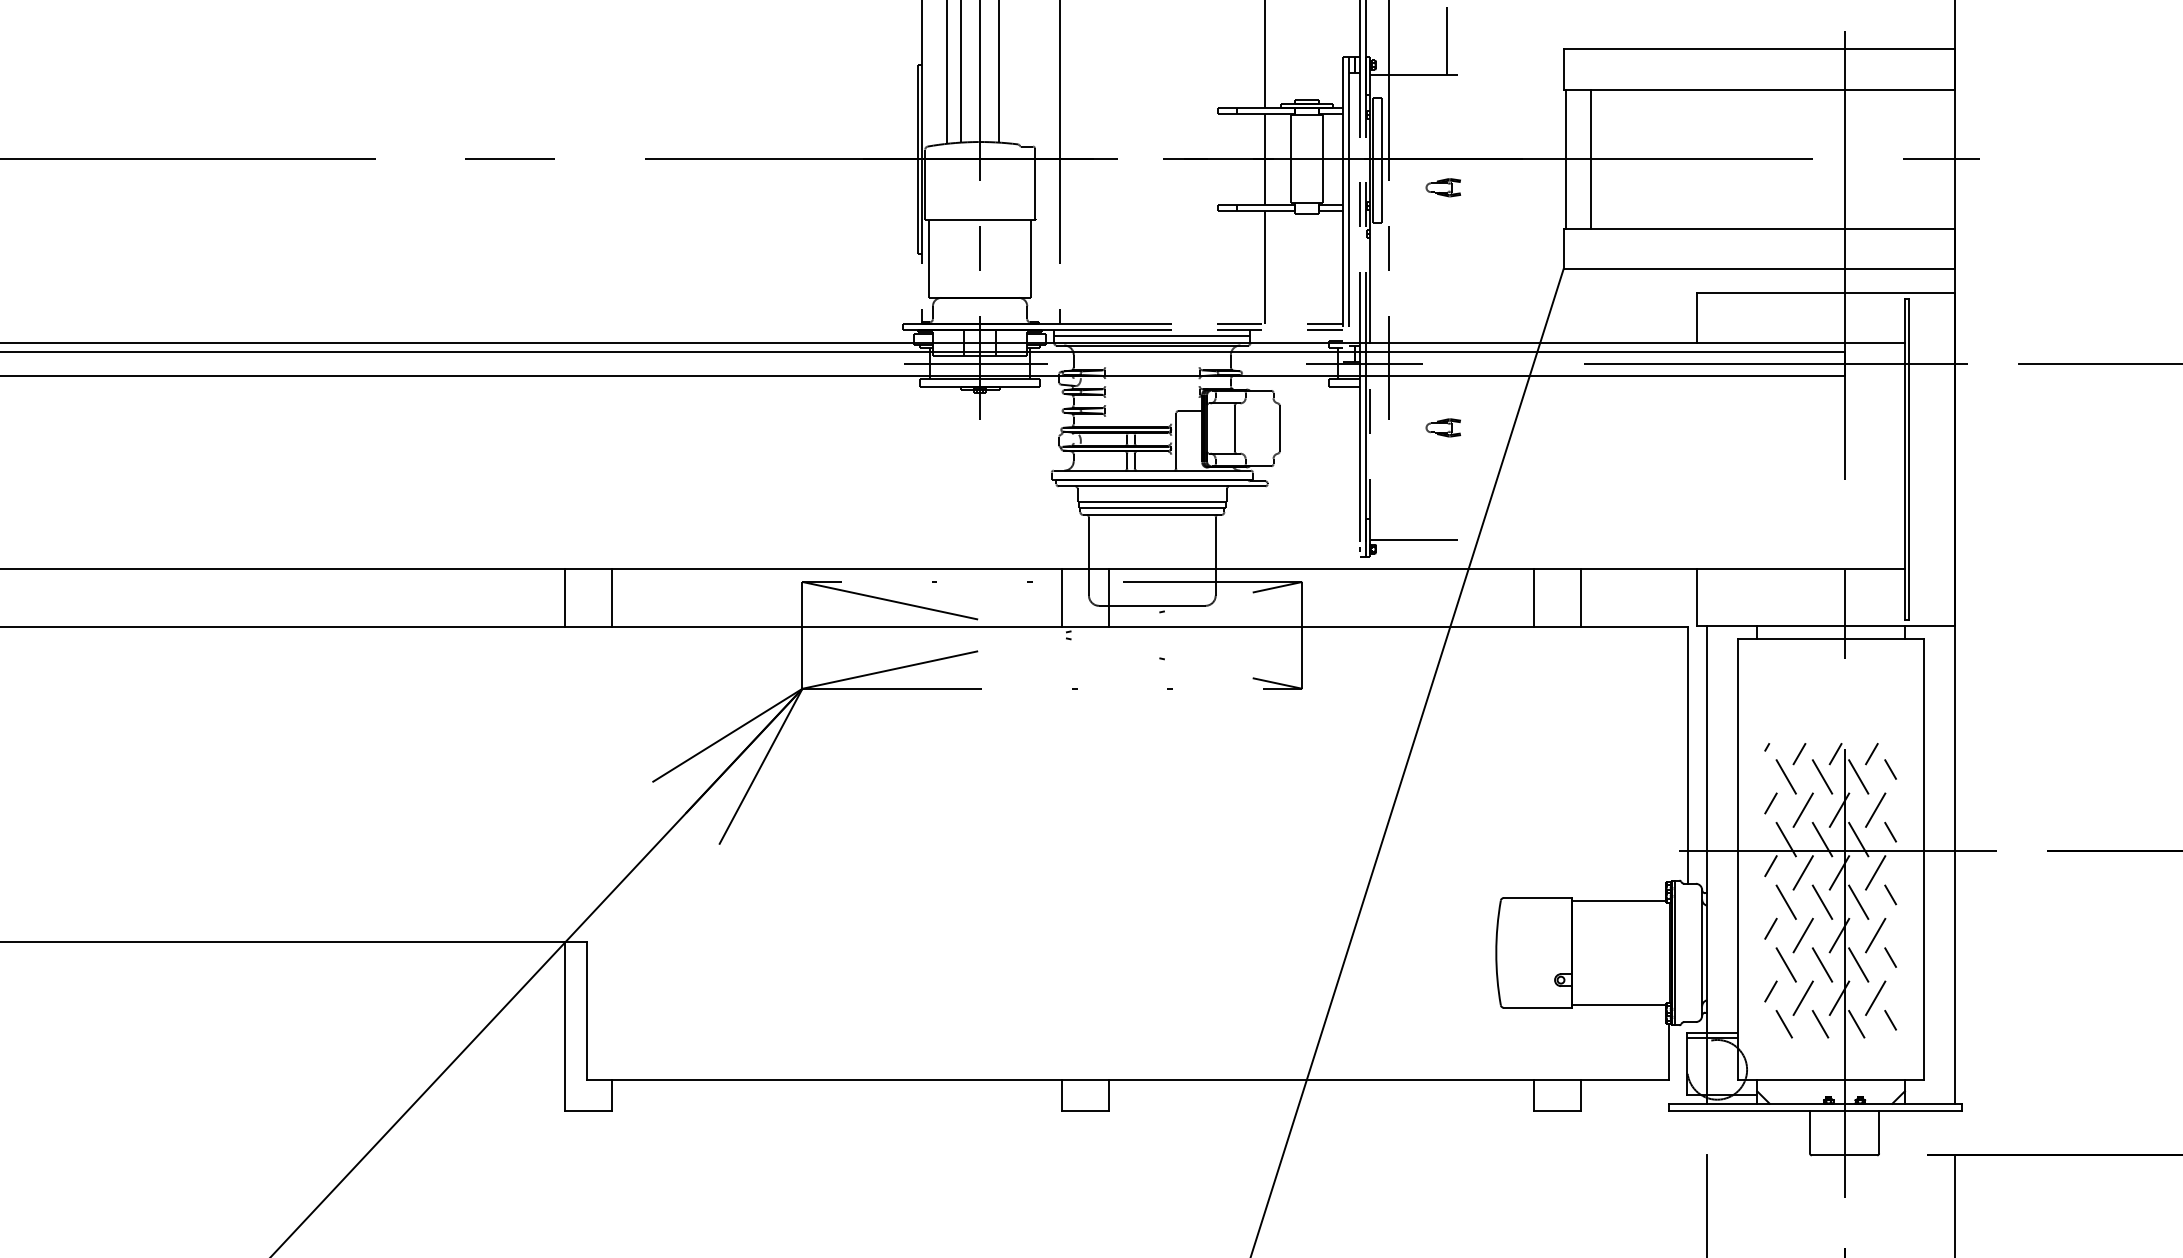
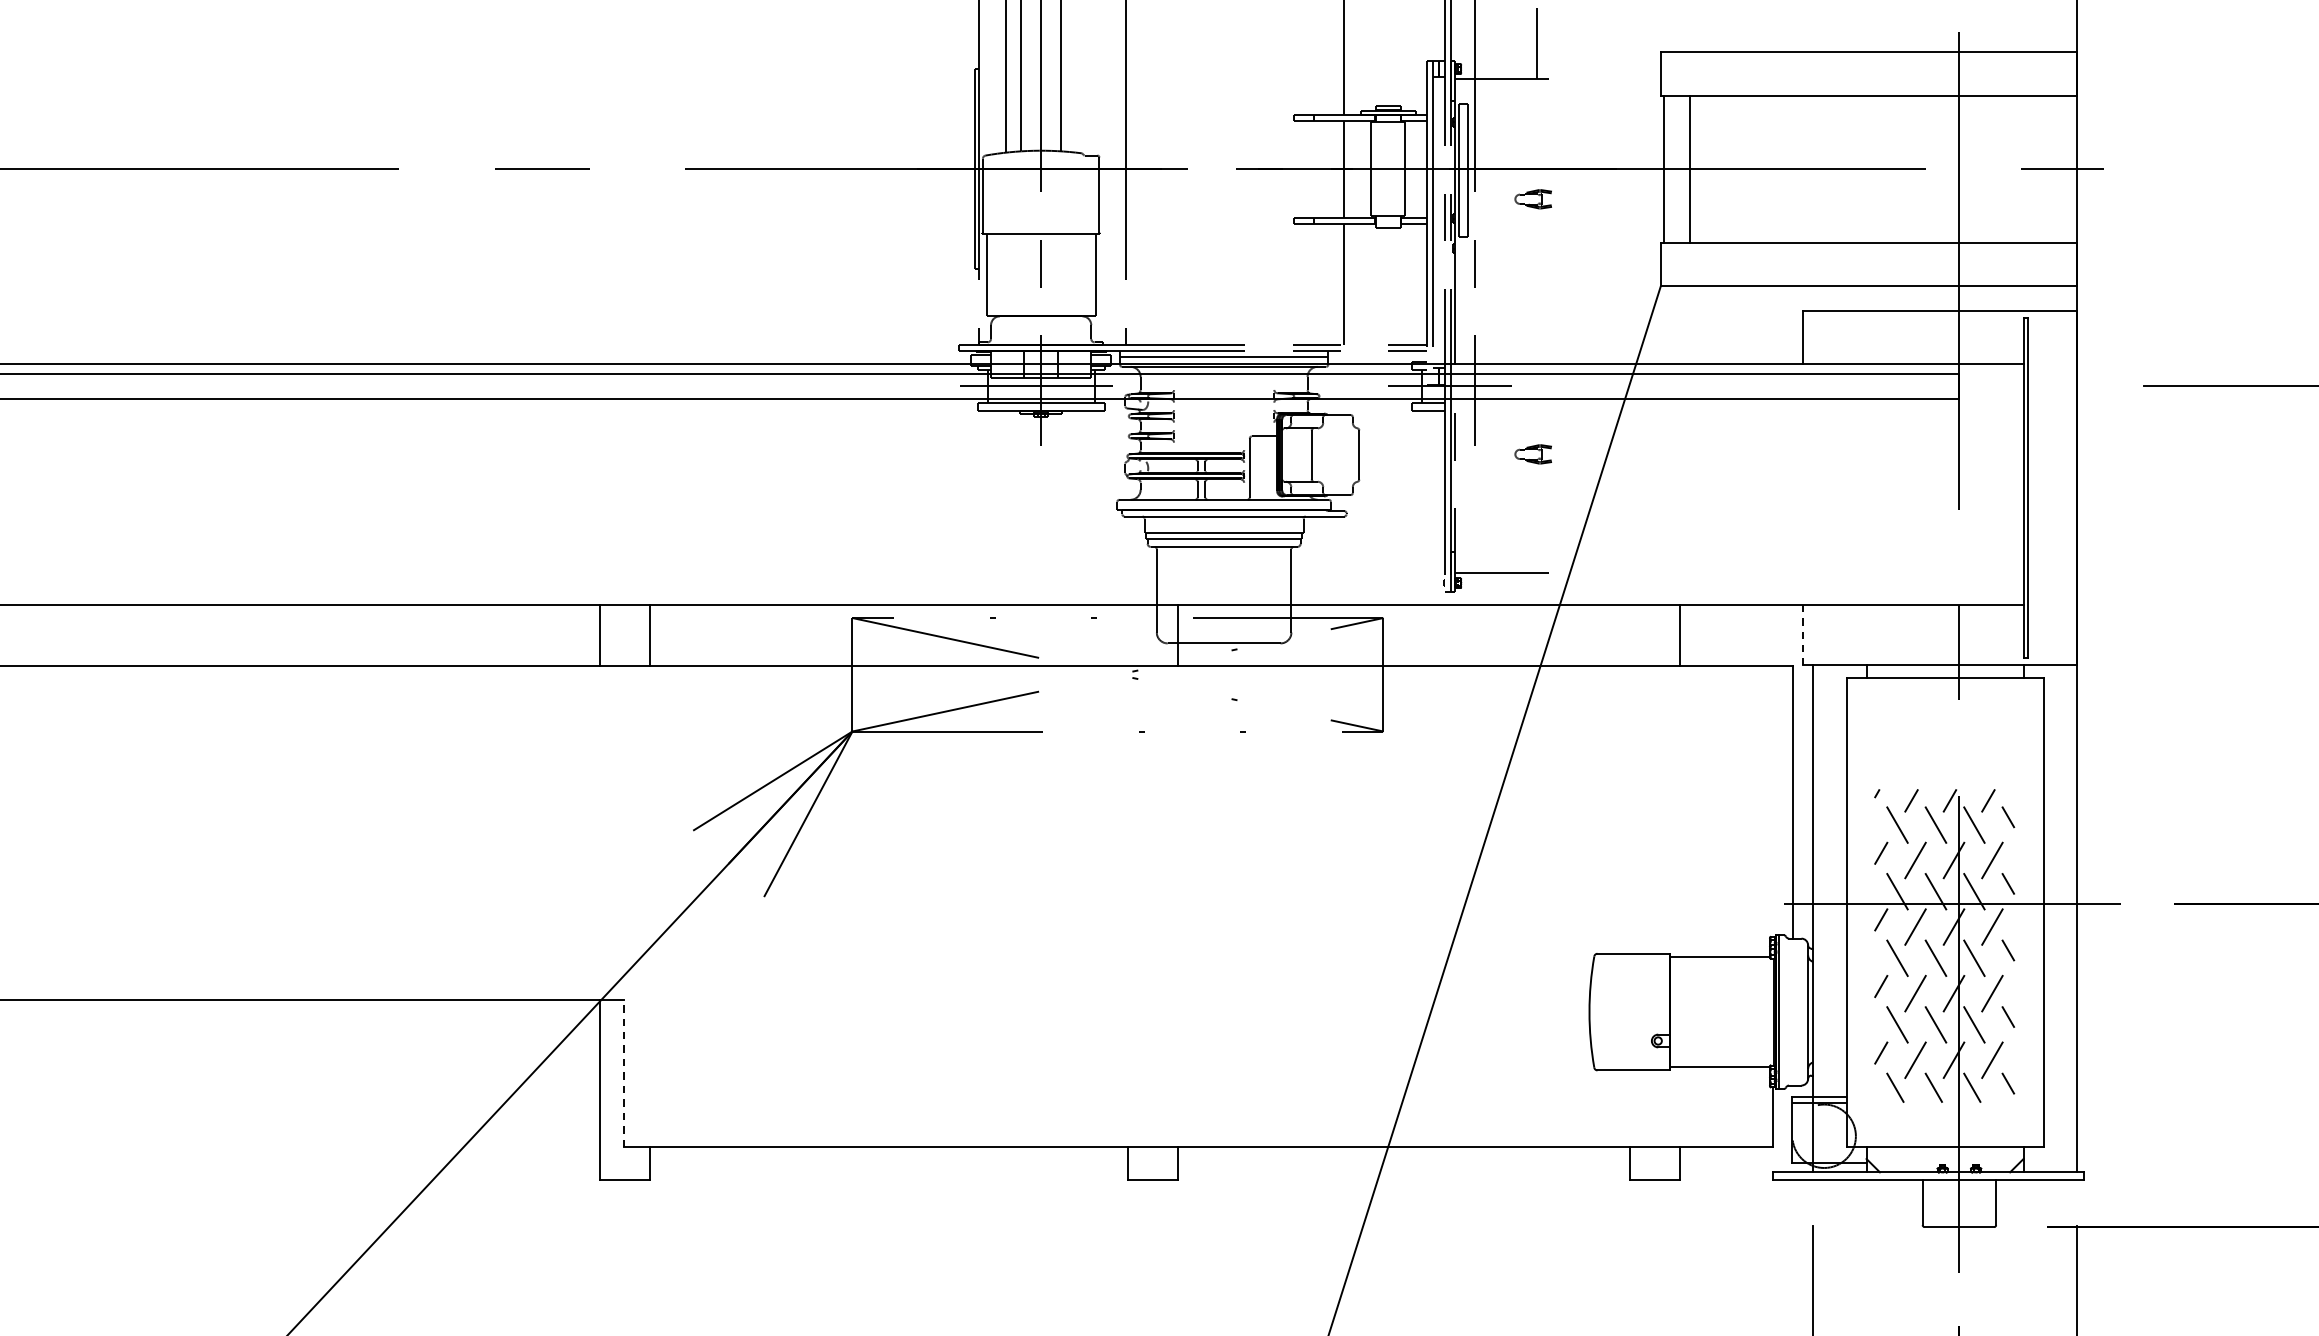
line: (1775, 363) -> (1886, 385), removed
line: (1062, 598) -> (1128, 635), removed
line: (1533, 598) -> (1628, 635), removed
line: (1697, 598) -> (1803, 635), solid -> dashed
line: (587, 1010) -> (624, 1073), solid -> dashed

